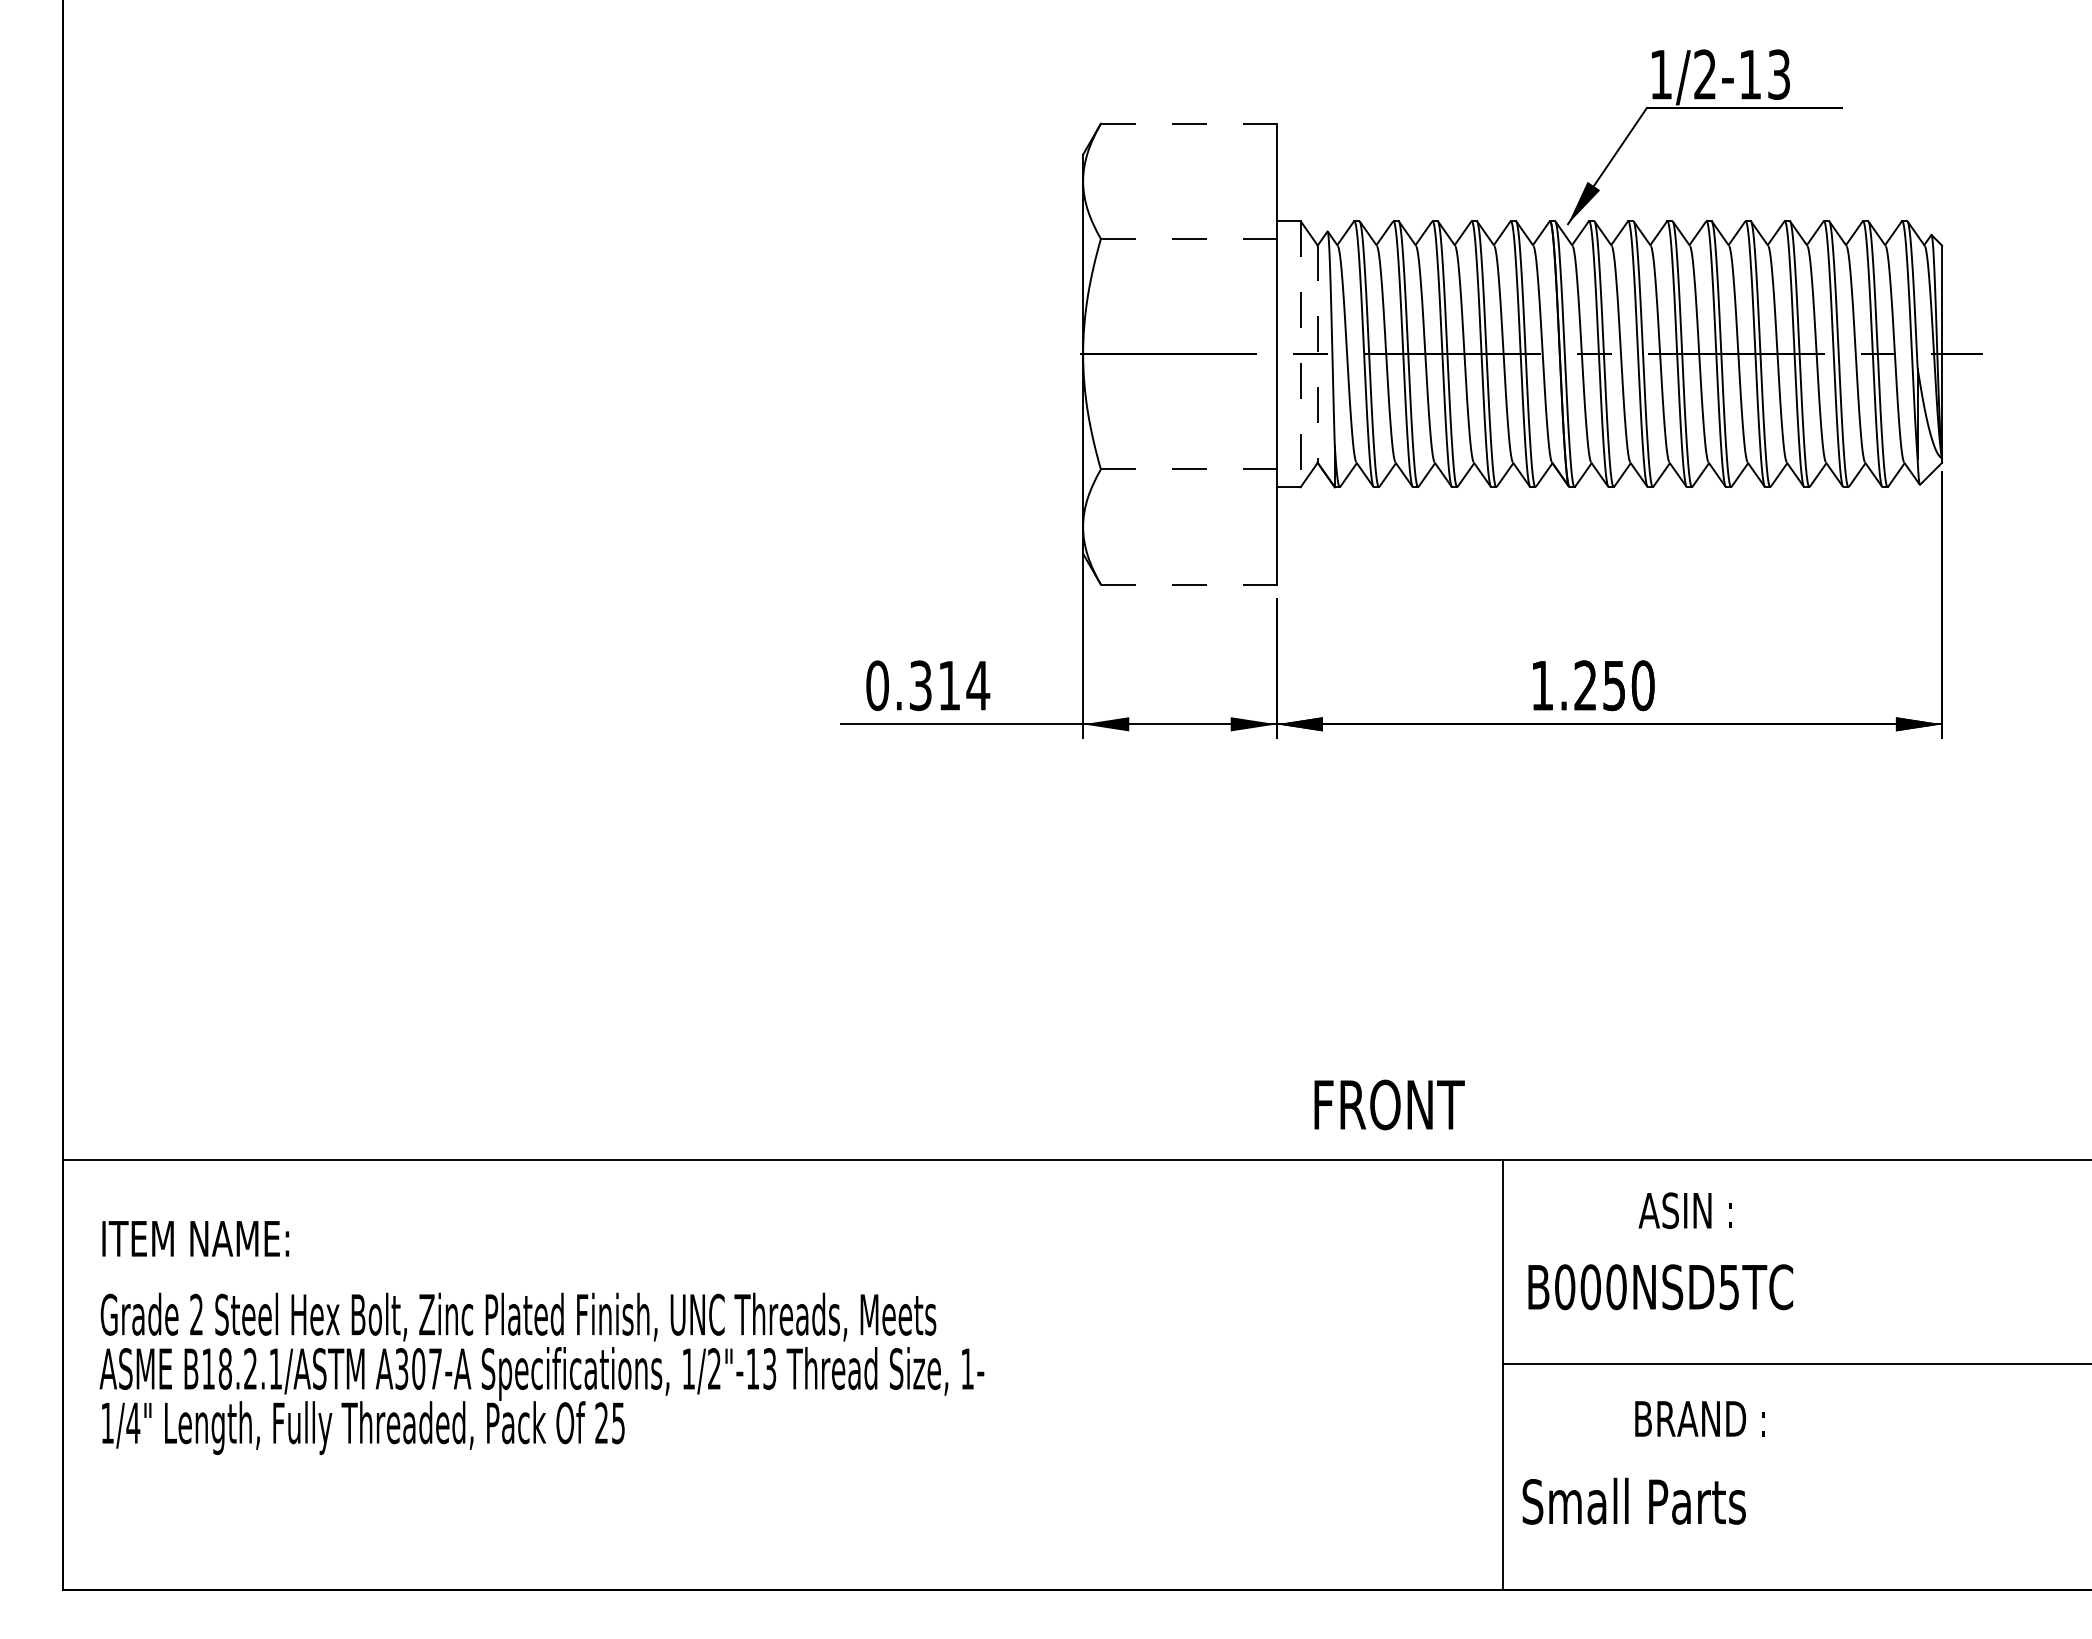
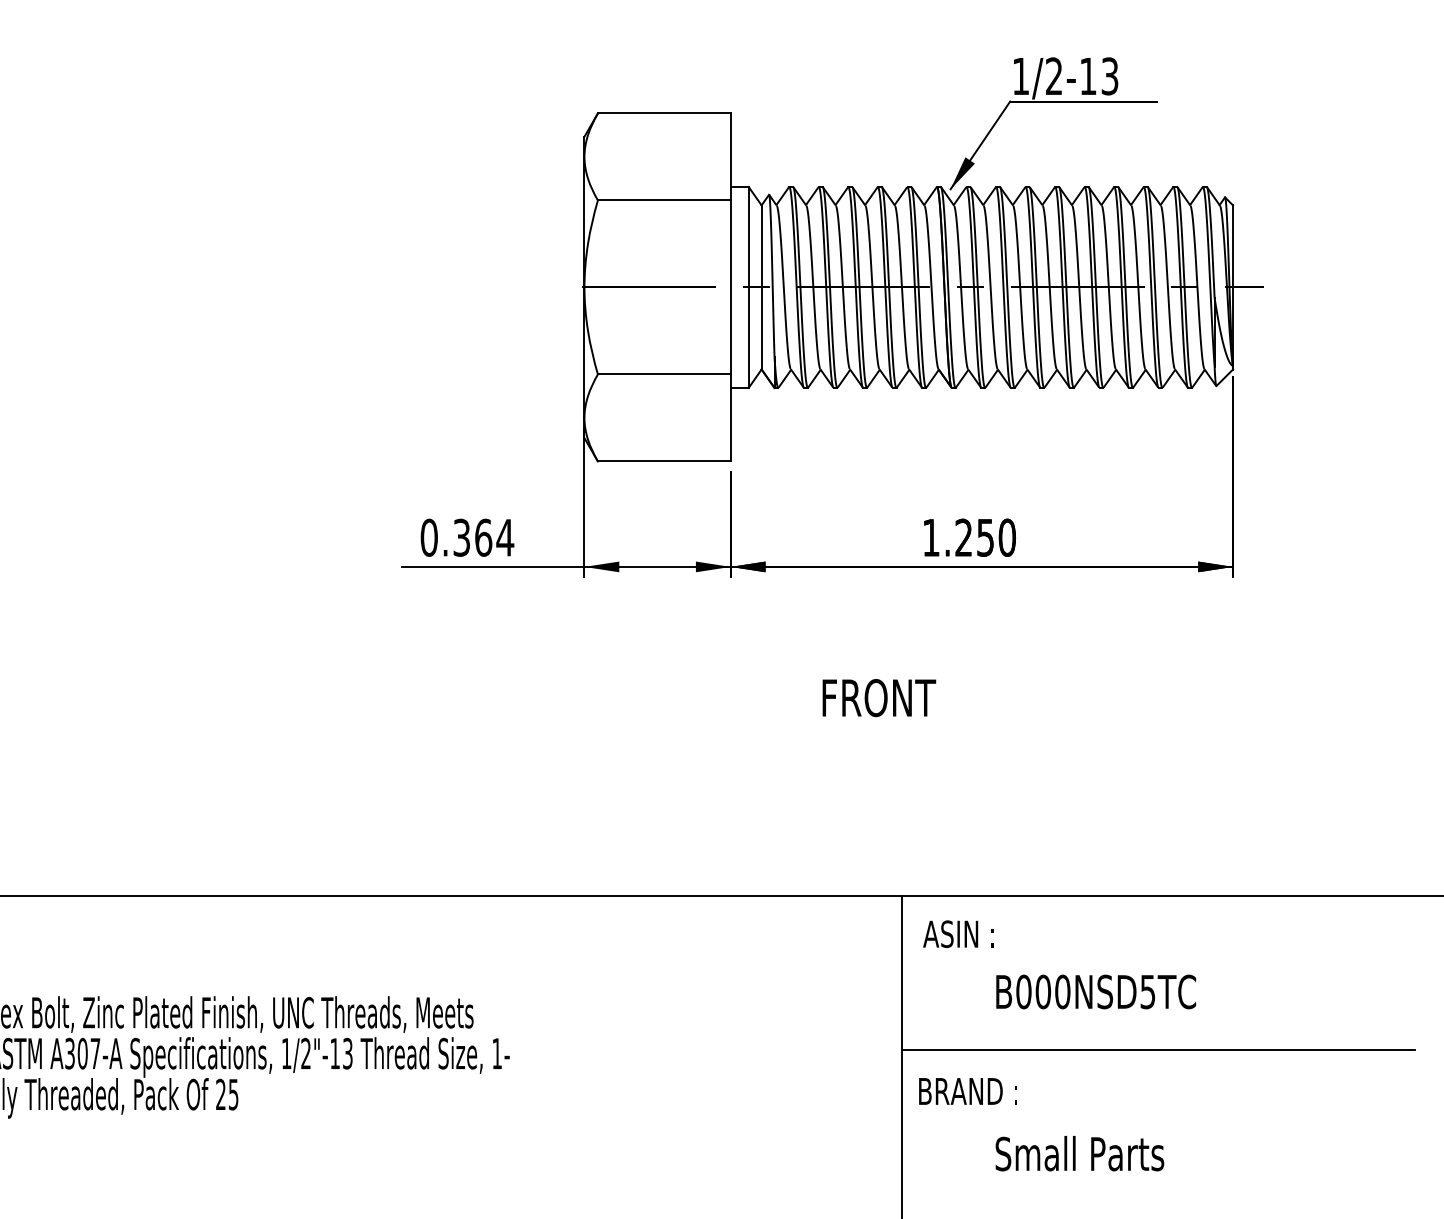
line: (1188, 123) -> (664, 113), dashed -> solid
line: (1188, 238) -> (664, 200), dashed -> solid
line: (1300, 354) -> (748, 287), dashed -> solid
line: (1317, 354) -> (761, 287), dashed -> solid
line: (1188, 469) -> (664, 374), dashed -> solid
line: (1188, 584) -> (664, 461), dashed -> solid
text: (949, 685) -> (483, 537), 0.314 -> 0.364
text: (1389, 1104) -> (879, 697), moved
text: (1684, 1210) -> (957, 934), moved
text: (1660, 1287) -> (1095, 992), moved
text: (1699, 1418) -> (967, 1091), moved
text: (1633, 1500) -> (1079, 1153), moved

